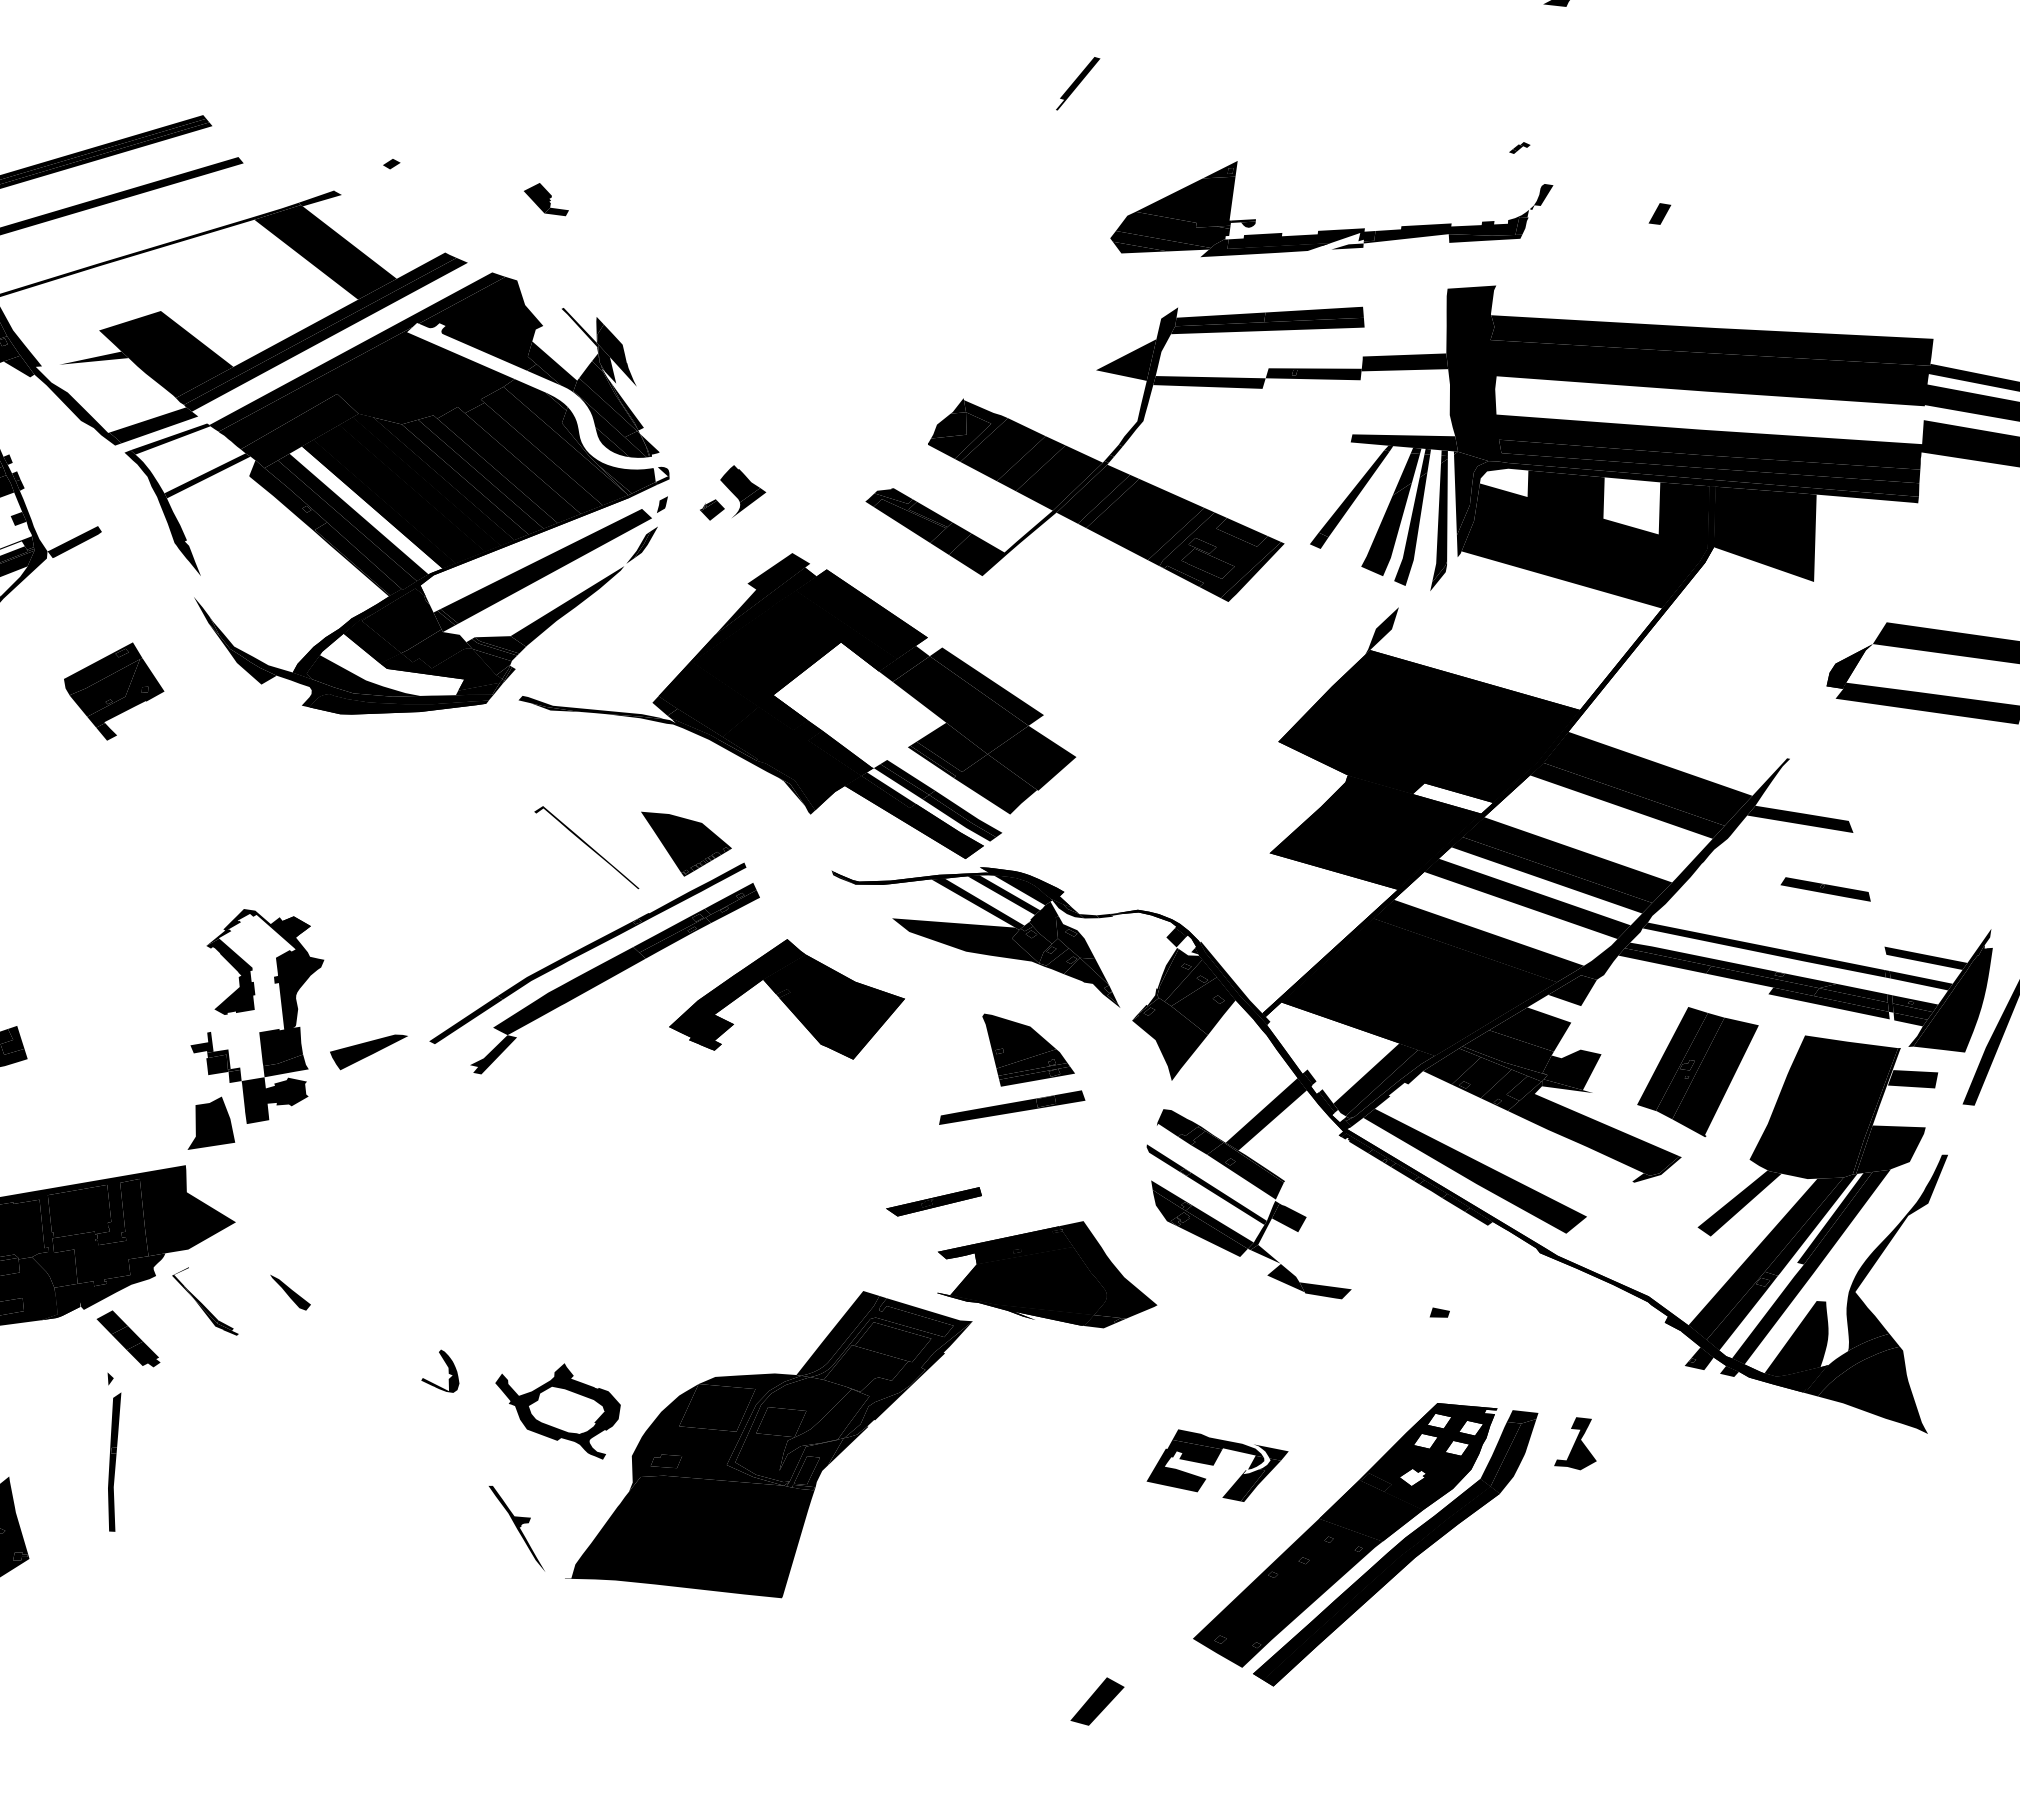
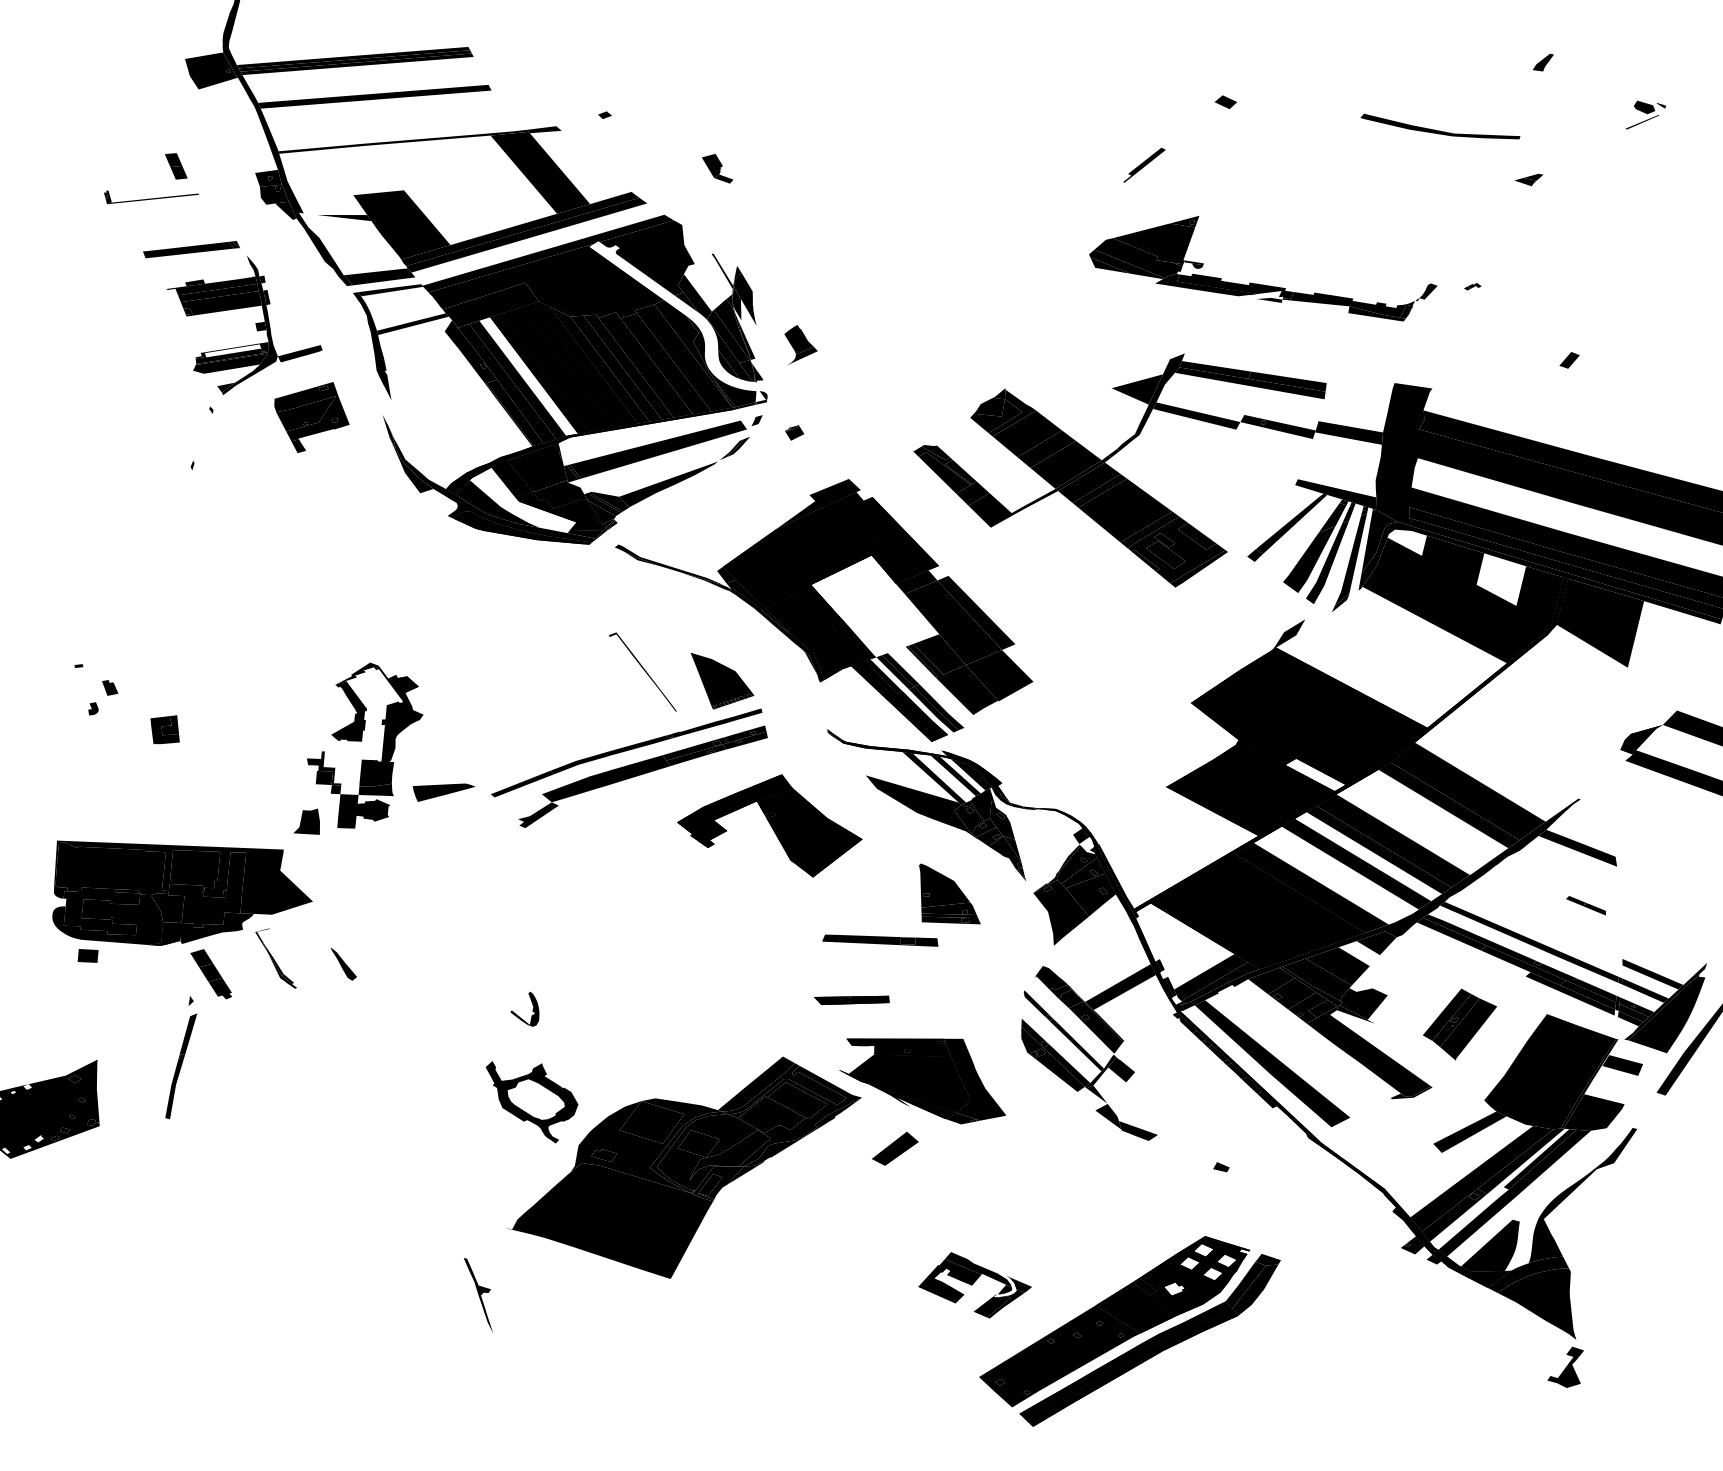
part: (1335, 229) -> (1263, 284), moved
part: (742, 488) -> (800, 344), moved
part: (114, 692) -> (311, 417), moved
part: (1824, 889) -> (1585, 905), size x0.6
part: (1698, 1071) -> (1459, 1024), size x0.7
part: (1011, 1108) -> (880, 940), moved
part: (206, 1124) -> (306, 821), size x0.7
part: (448, 1371) -> (532, 1009), moved
part: (1573, 1443) -> (1565, 1366), moved
part: (1216, 1464) -> (974, 1285), moved
part: (516, 1528) -> (478, 1295), moved
part: (1097, 1701) -> (895, 1148), moved

